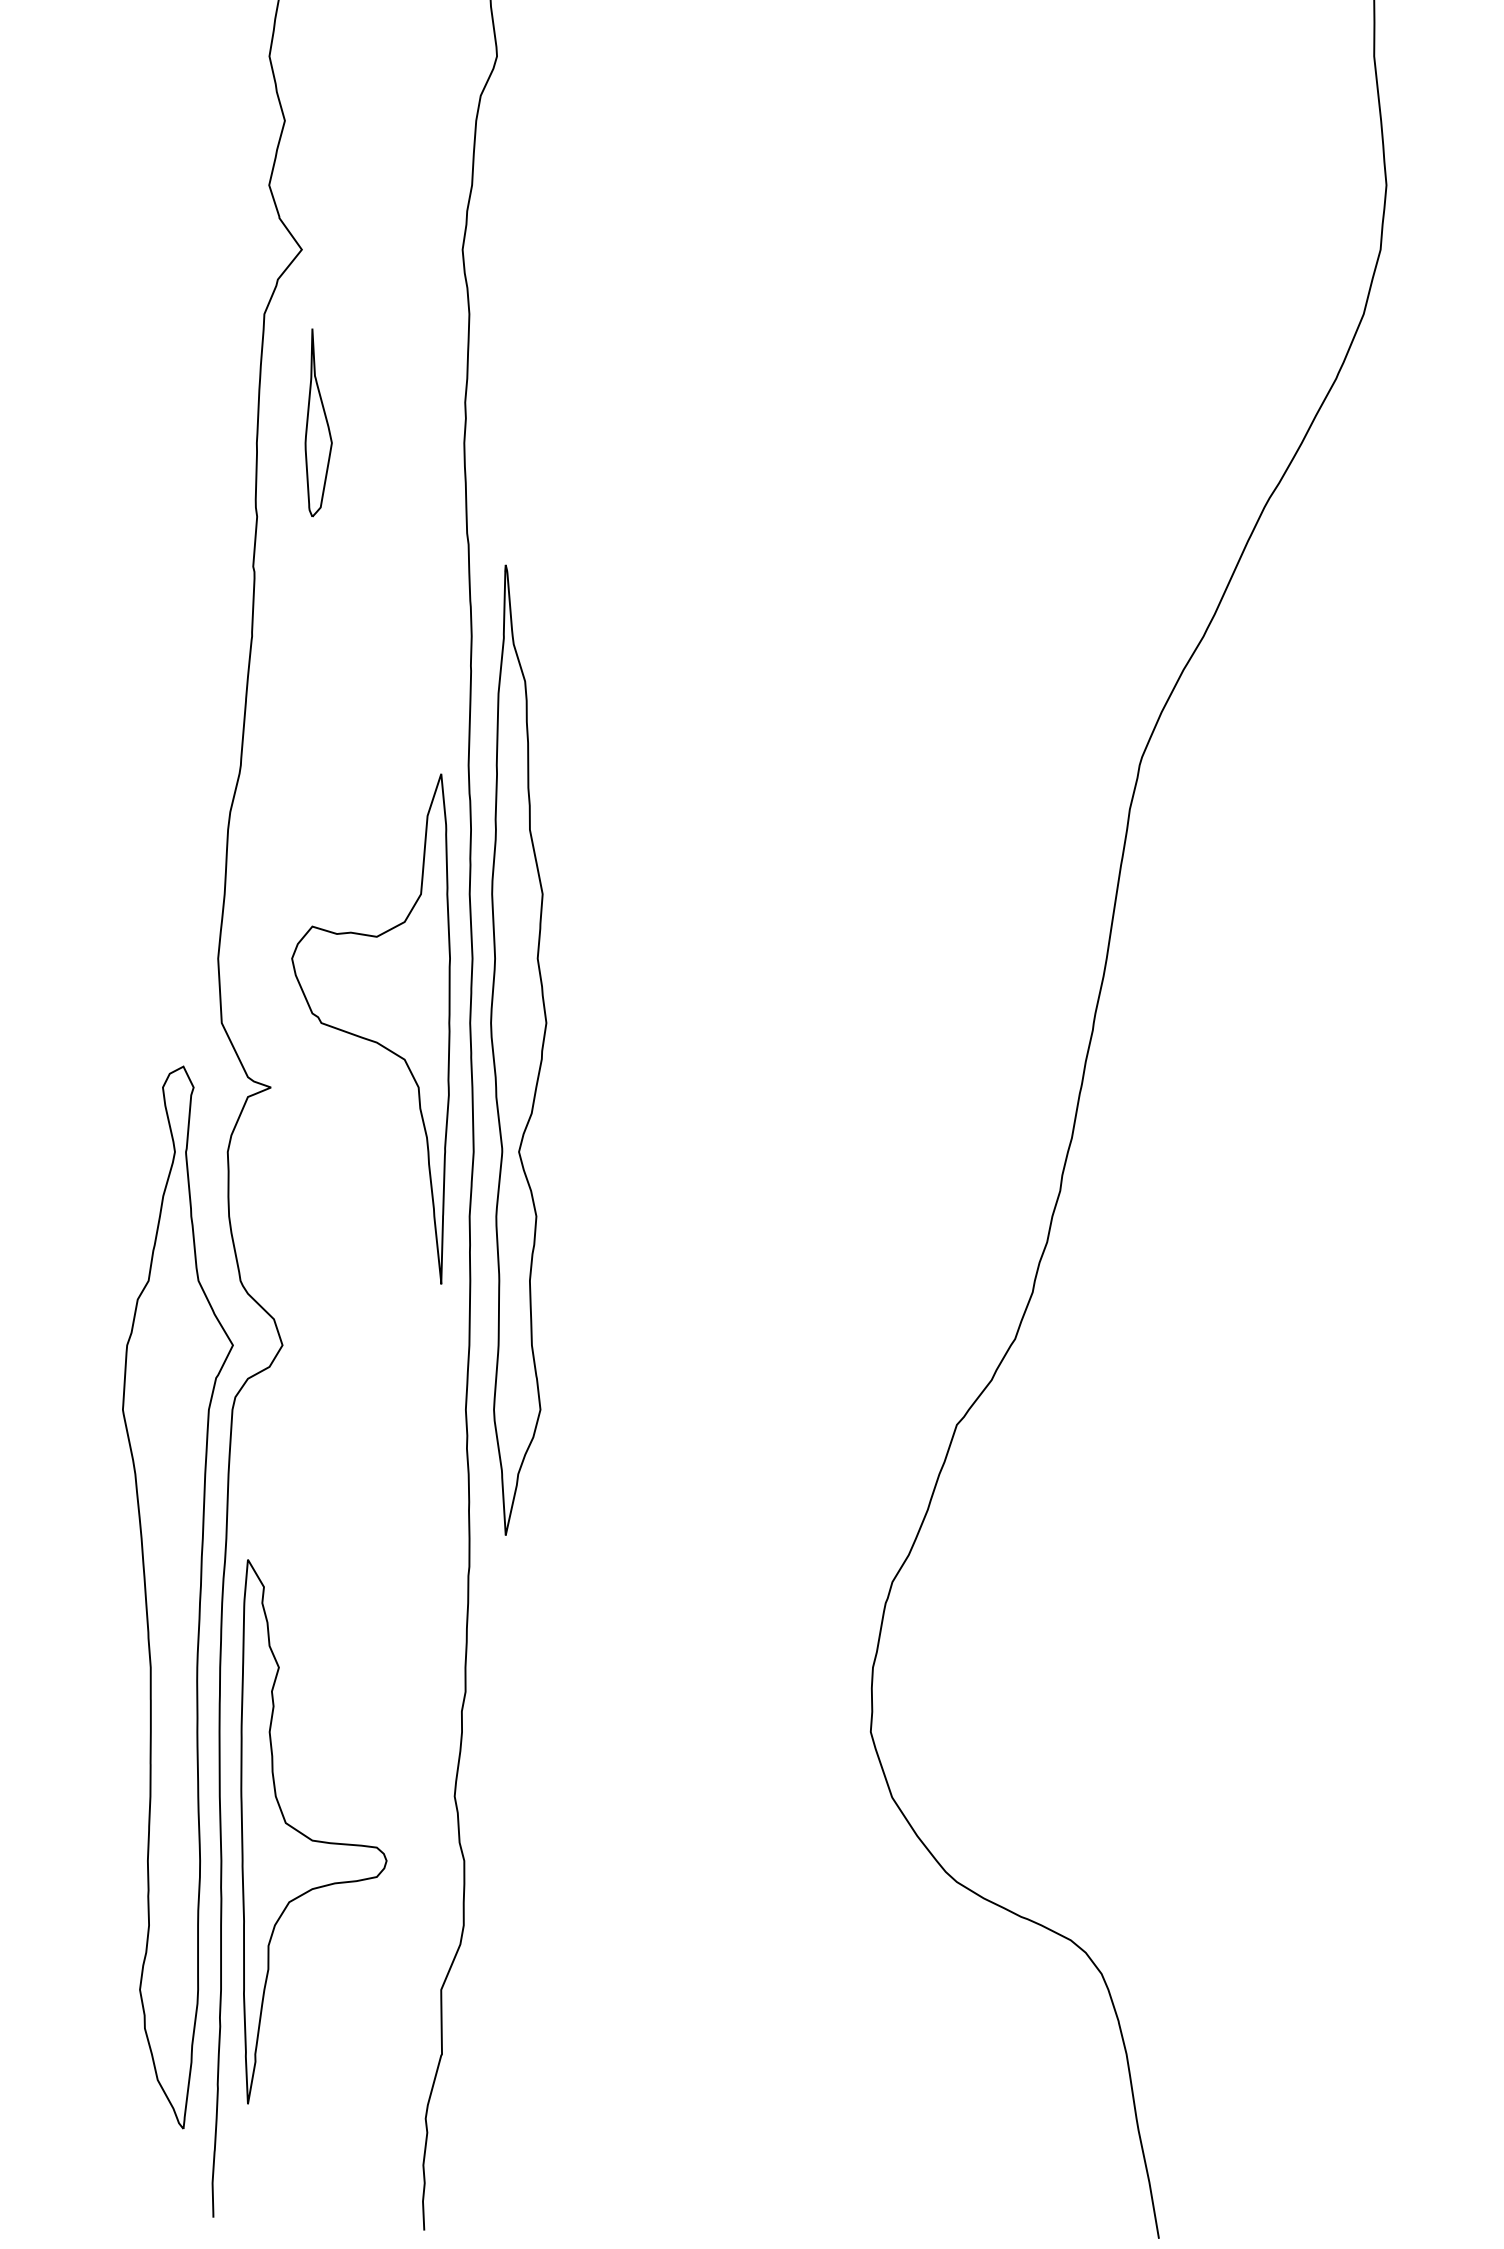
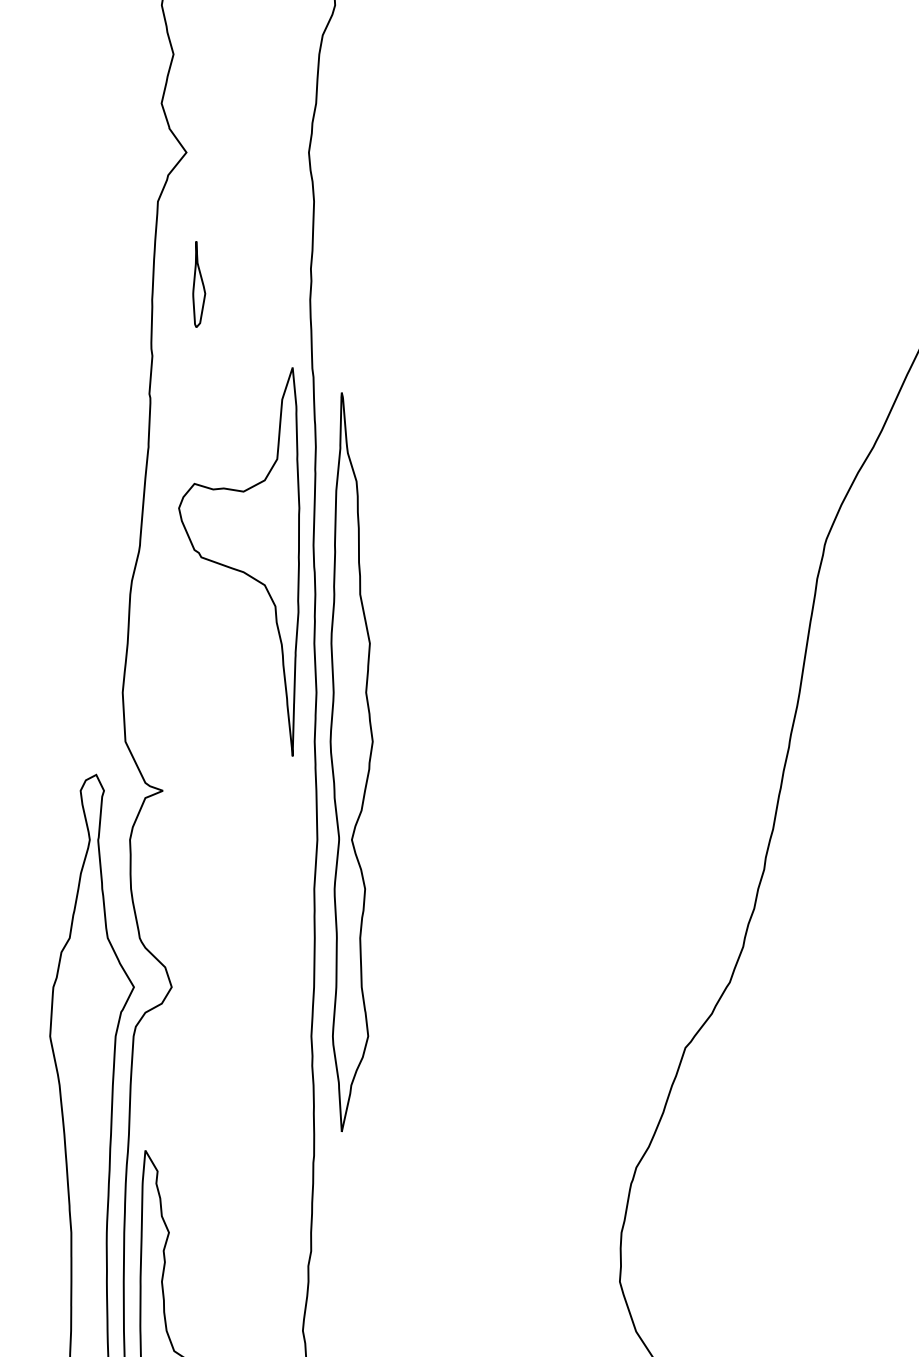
part: (318, 422) -> (199, 284), size x0.6
part: (370, 1028) -> (238, 561), moved

